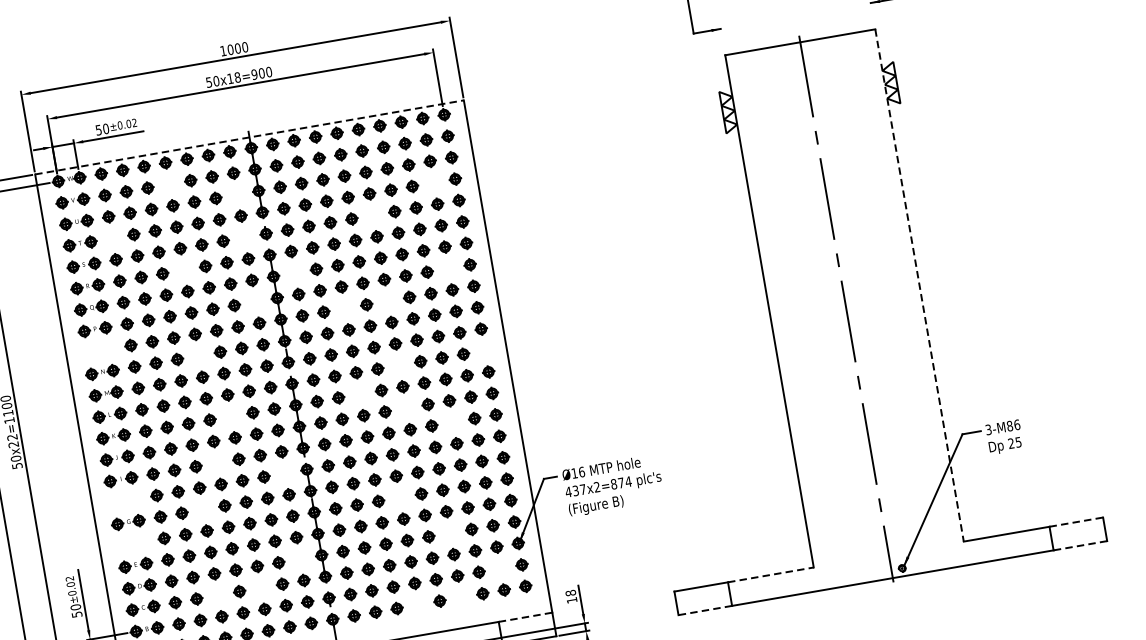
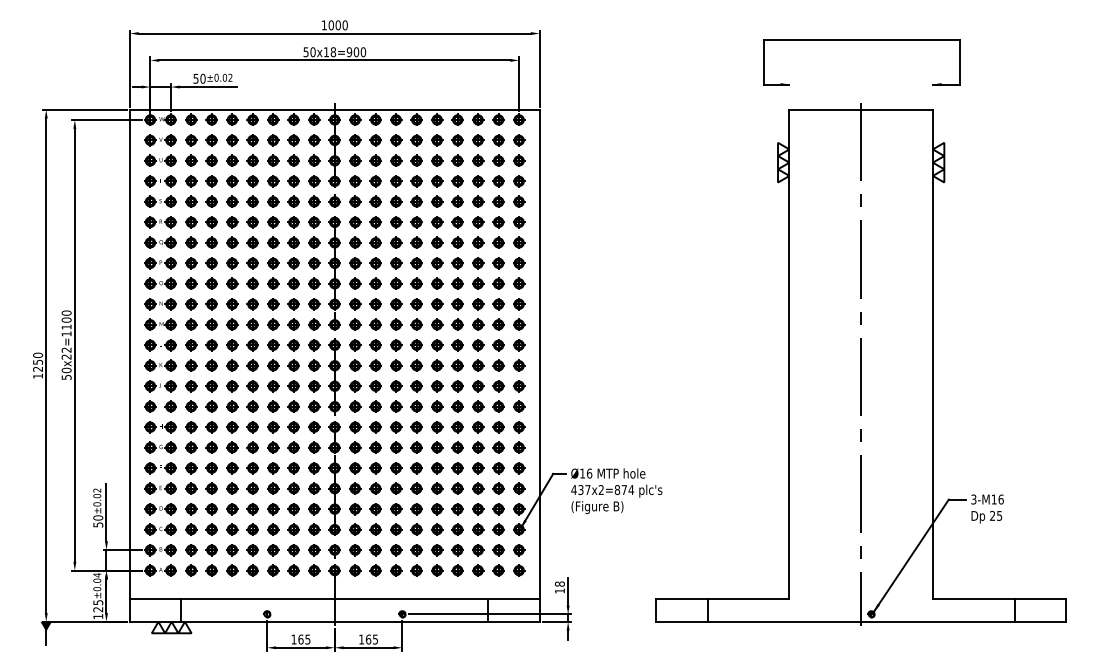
line: (249, 137) -> (334, 109), dashed -> solid
part: (433, 182) -> (498, 181), added
part: (168, 184) -> (252, 140), added
part: (237, 194) -> (314, 160), added
part: (373, 214) -> (437, 201), added
part: (244, 237) -> (314, 201), added
part: (112, 238) -> (191, 181), added
part: (448, 268) -> (498, 263), added
part: (183, 270) -> (252, 222), added
part: (295, 272) -> (355, 242), added
line: (919, 285) -> (932, 354), dashed -> solid
part: (388, 300) -> (437, 283), added
part: (256, 302) -> (314, 263), added
part: (345, 308) -> (396, 283), added
part: (98, 350) -> (160, 283), added
part: (485, 350) -> (519, 345), added
part: (198, 356) -> (252, 304), added
part: (399, 365) -> (437, 345), added
part: (360, 393) -> (396, 365), added
part: (407, 408) -> (437, 386), added
part: (231, 416) -> (273, 365), added
part: (453, 421) -> (478, 406), added
text: (1009, 426) -> (993, 499), 3-M86 -> 3-M16
part: (217, 462) -> (252, 406), added
part: (285, 473) -> (314, 427), added
part: (399, 498) -> (416, 468), added
part: (124, 501) -> (160, 427), added
part: (203, 509) -> (232, 447), added
line: (1076, 522) -> (1040, 599), dashed -> solid
part: (450, 533) -> (457, 509), added
part: (132, 544) -> (160, 468), added
line: (1080, 545) -> (1040, 621), dashed -> solid
part: (300, 559) -> (314, 509), added
part: (500, 569) -> (498, 550), added
line: (770, 575) -> (748, 599), dashed -> solid
part: (261, 587) -> (273, 529), added
part: (218, 595) -> (232, 529), added
part: (461, 597) -> (457, 570), added
part: (418, 604) -> (416, 570), added
line: (704, 610) -> (681, 621), dashed -> solid
line: (526, 617) -> (514, 599), dashed -> solid

